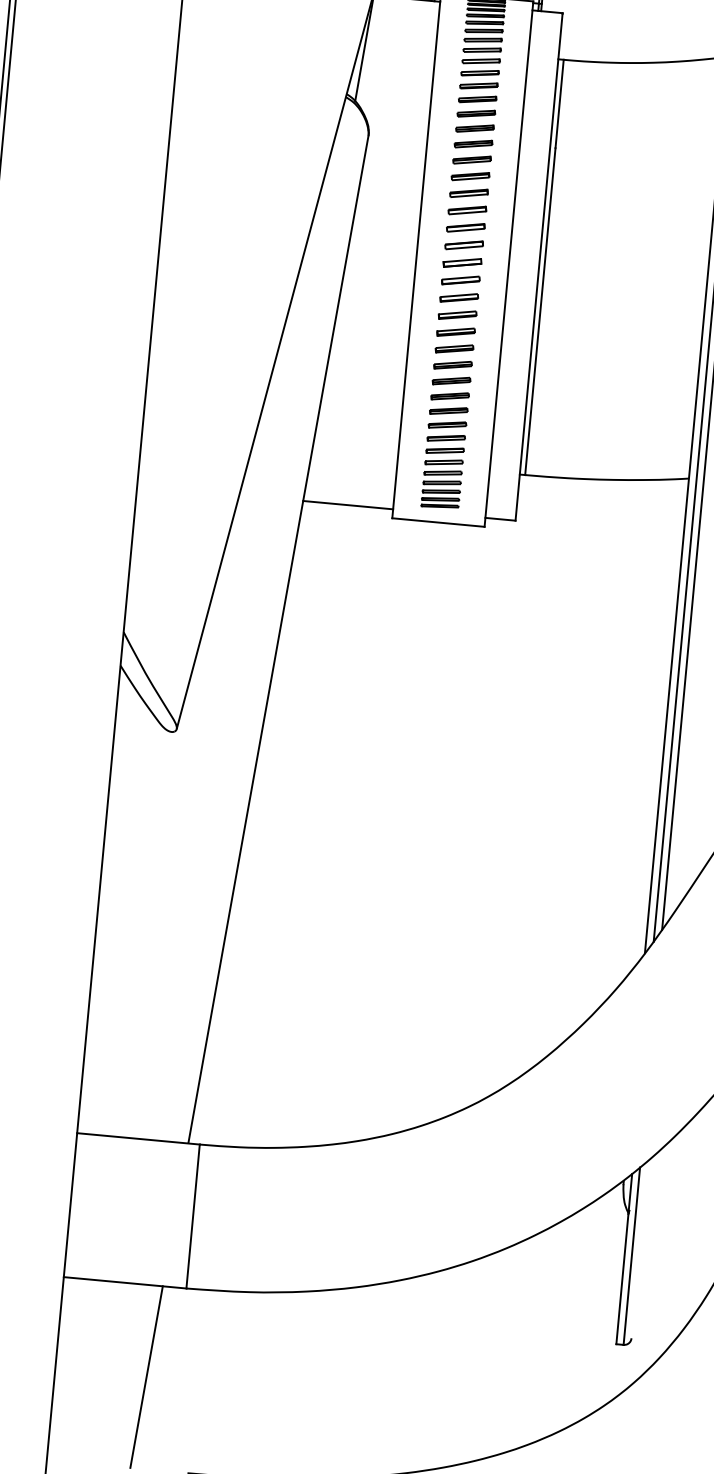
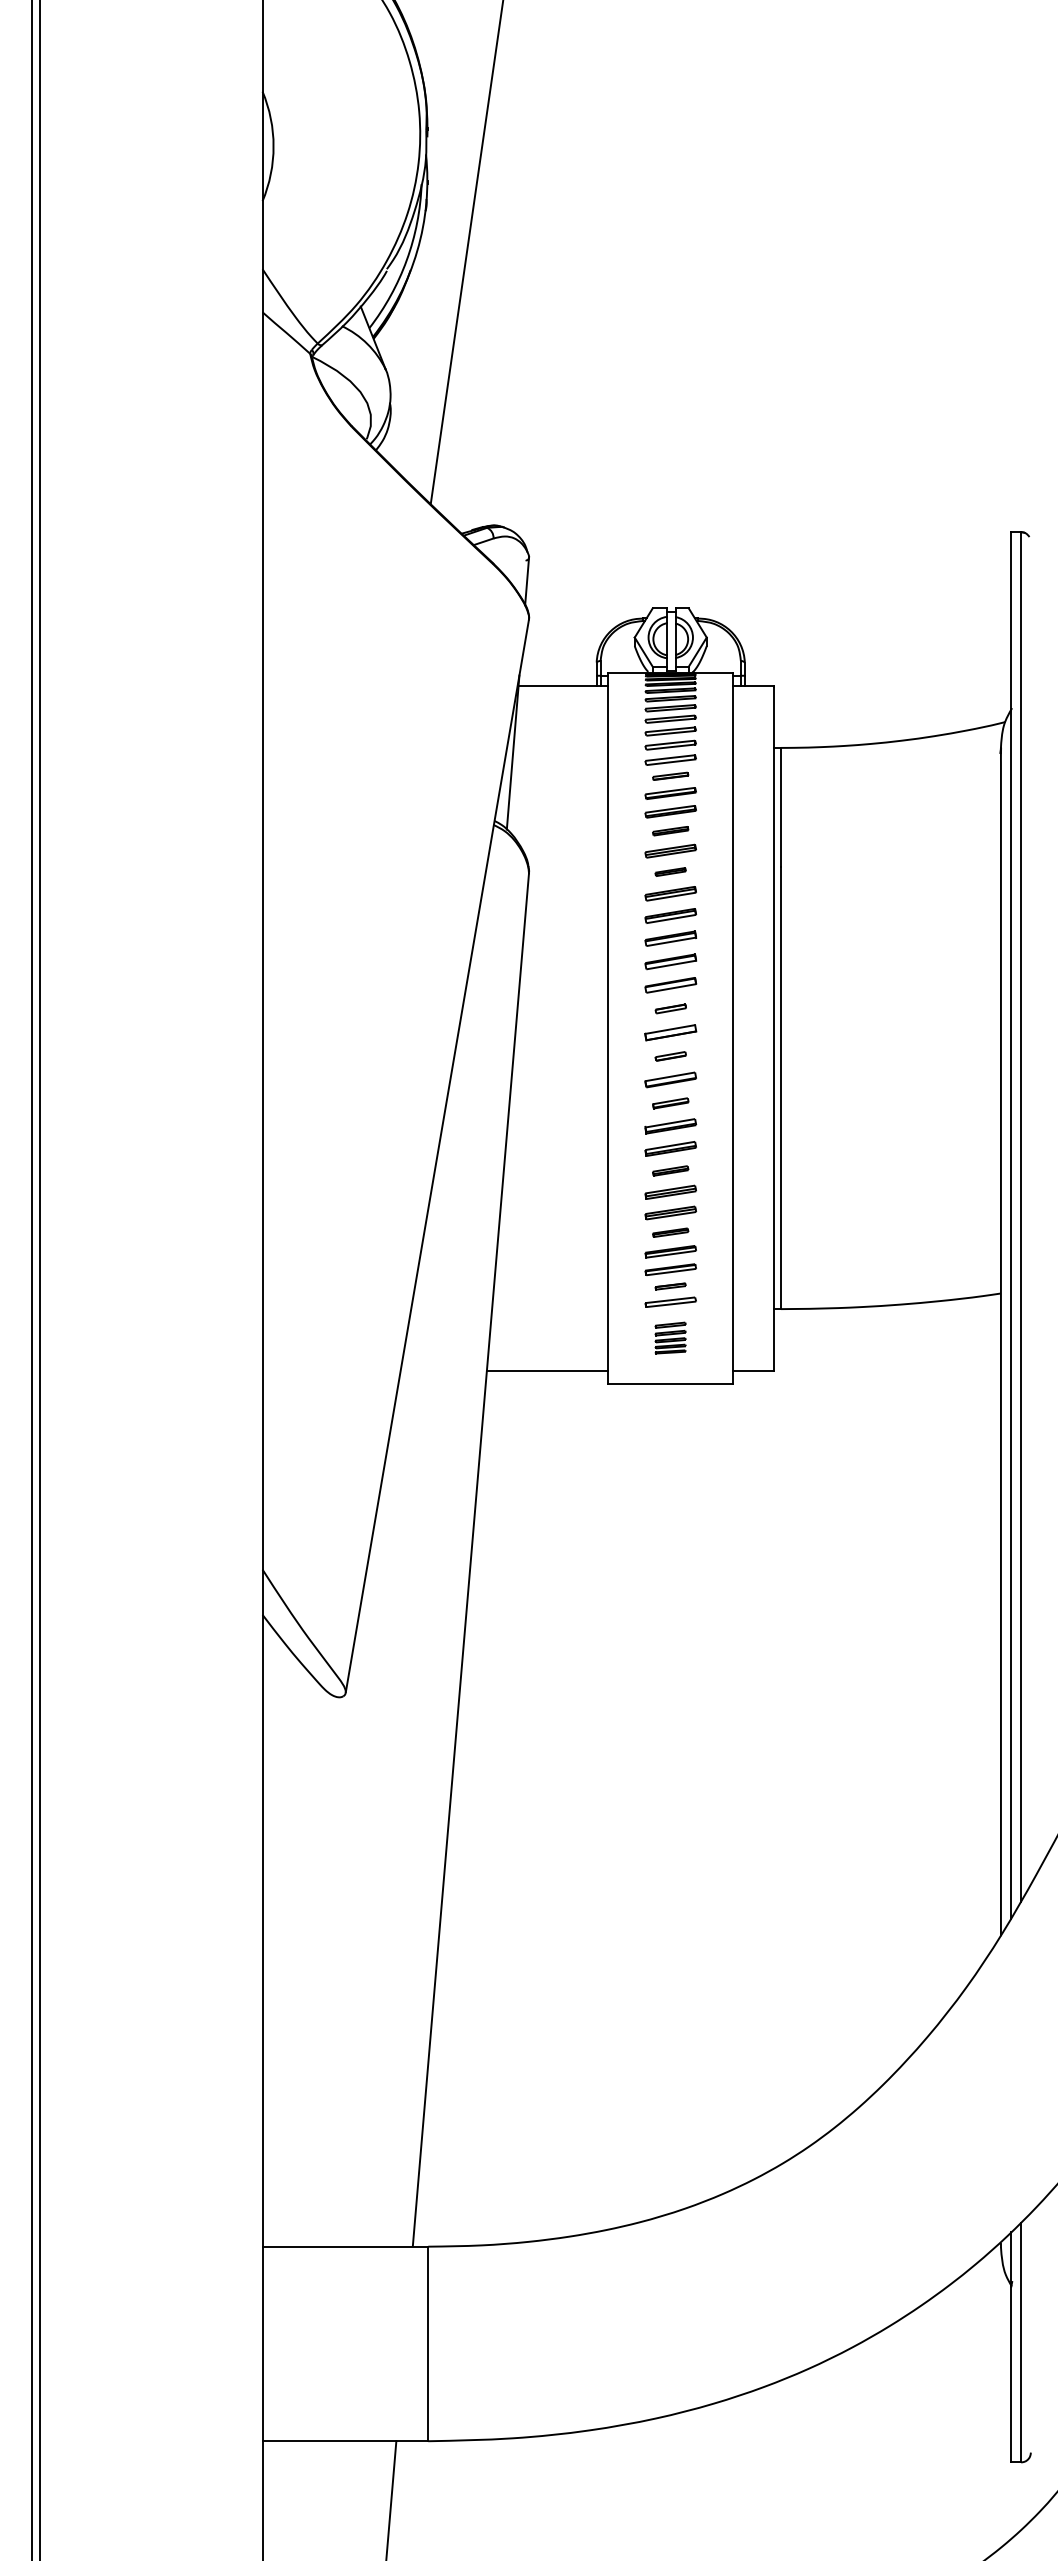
part: (479, 73) -> (670, 776), size x0.7
part: (476, 114) -> (670, 831), size x0.7
part: (473, 143) -> (670, 871), size x0.6
part: (464, 245) -> (670, 1008), size x0.6
part: (460, 280) -> (670, 1056), size x0.6
part: (457, 315) -> (670, 1103), size x0.7
part: (452, 364) -> (670, 1170), size x0.7
part: (448, 410) -> (670, 1232), size x0.7
part: (444, 450) -> (670, 1286), size x0.6
part: (441, 488) -> (670, 1337), size x0.6

